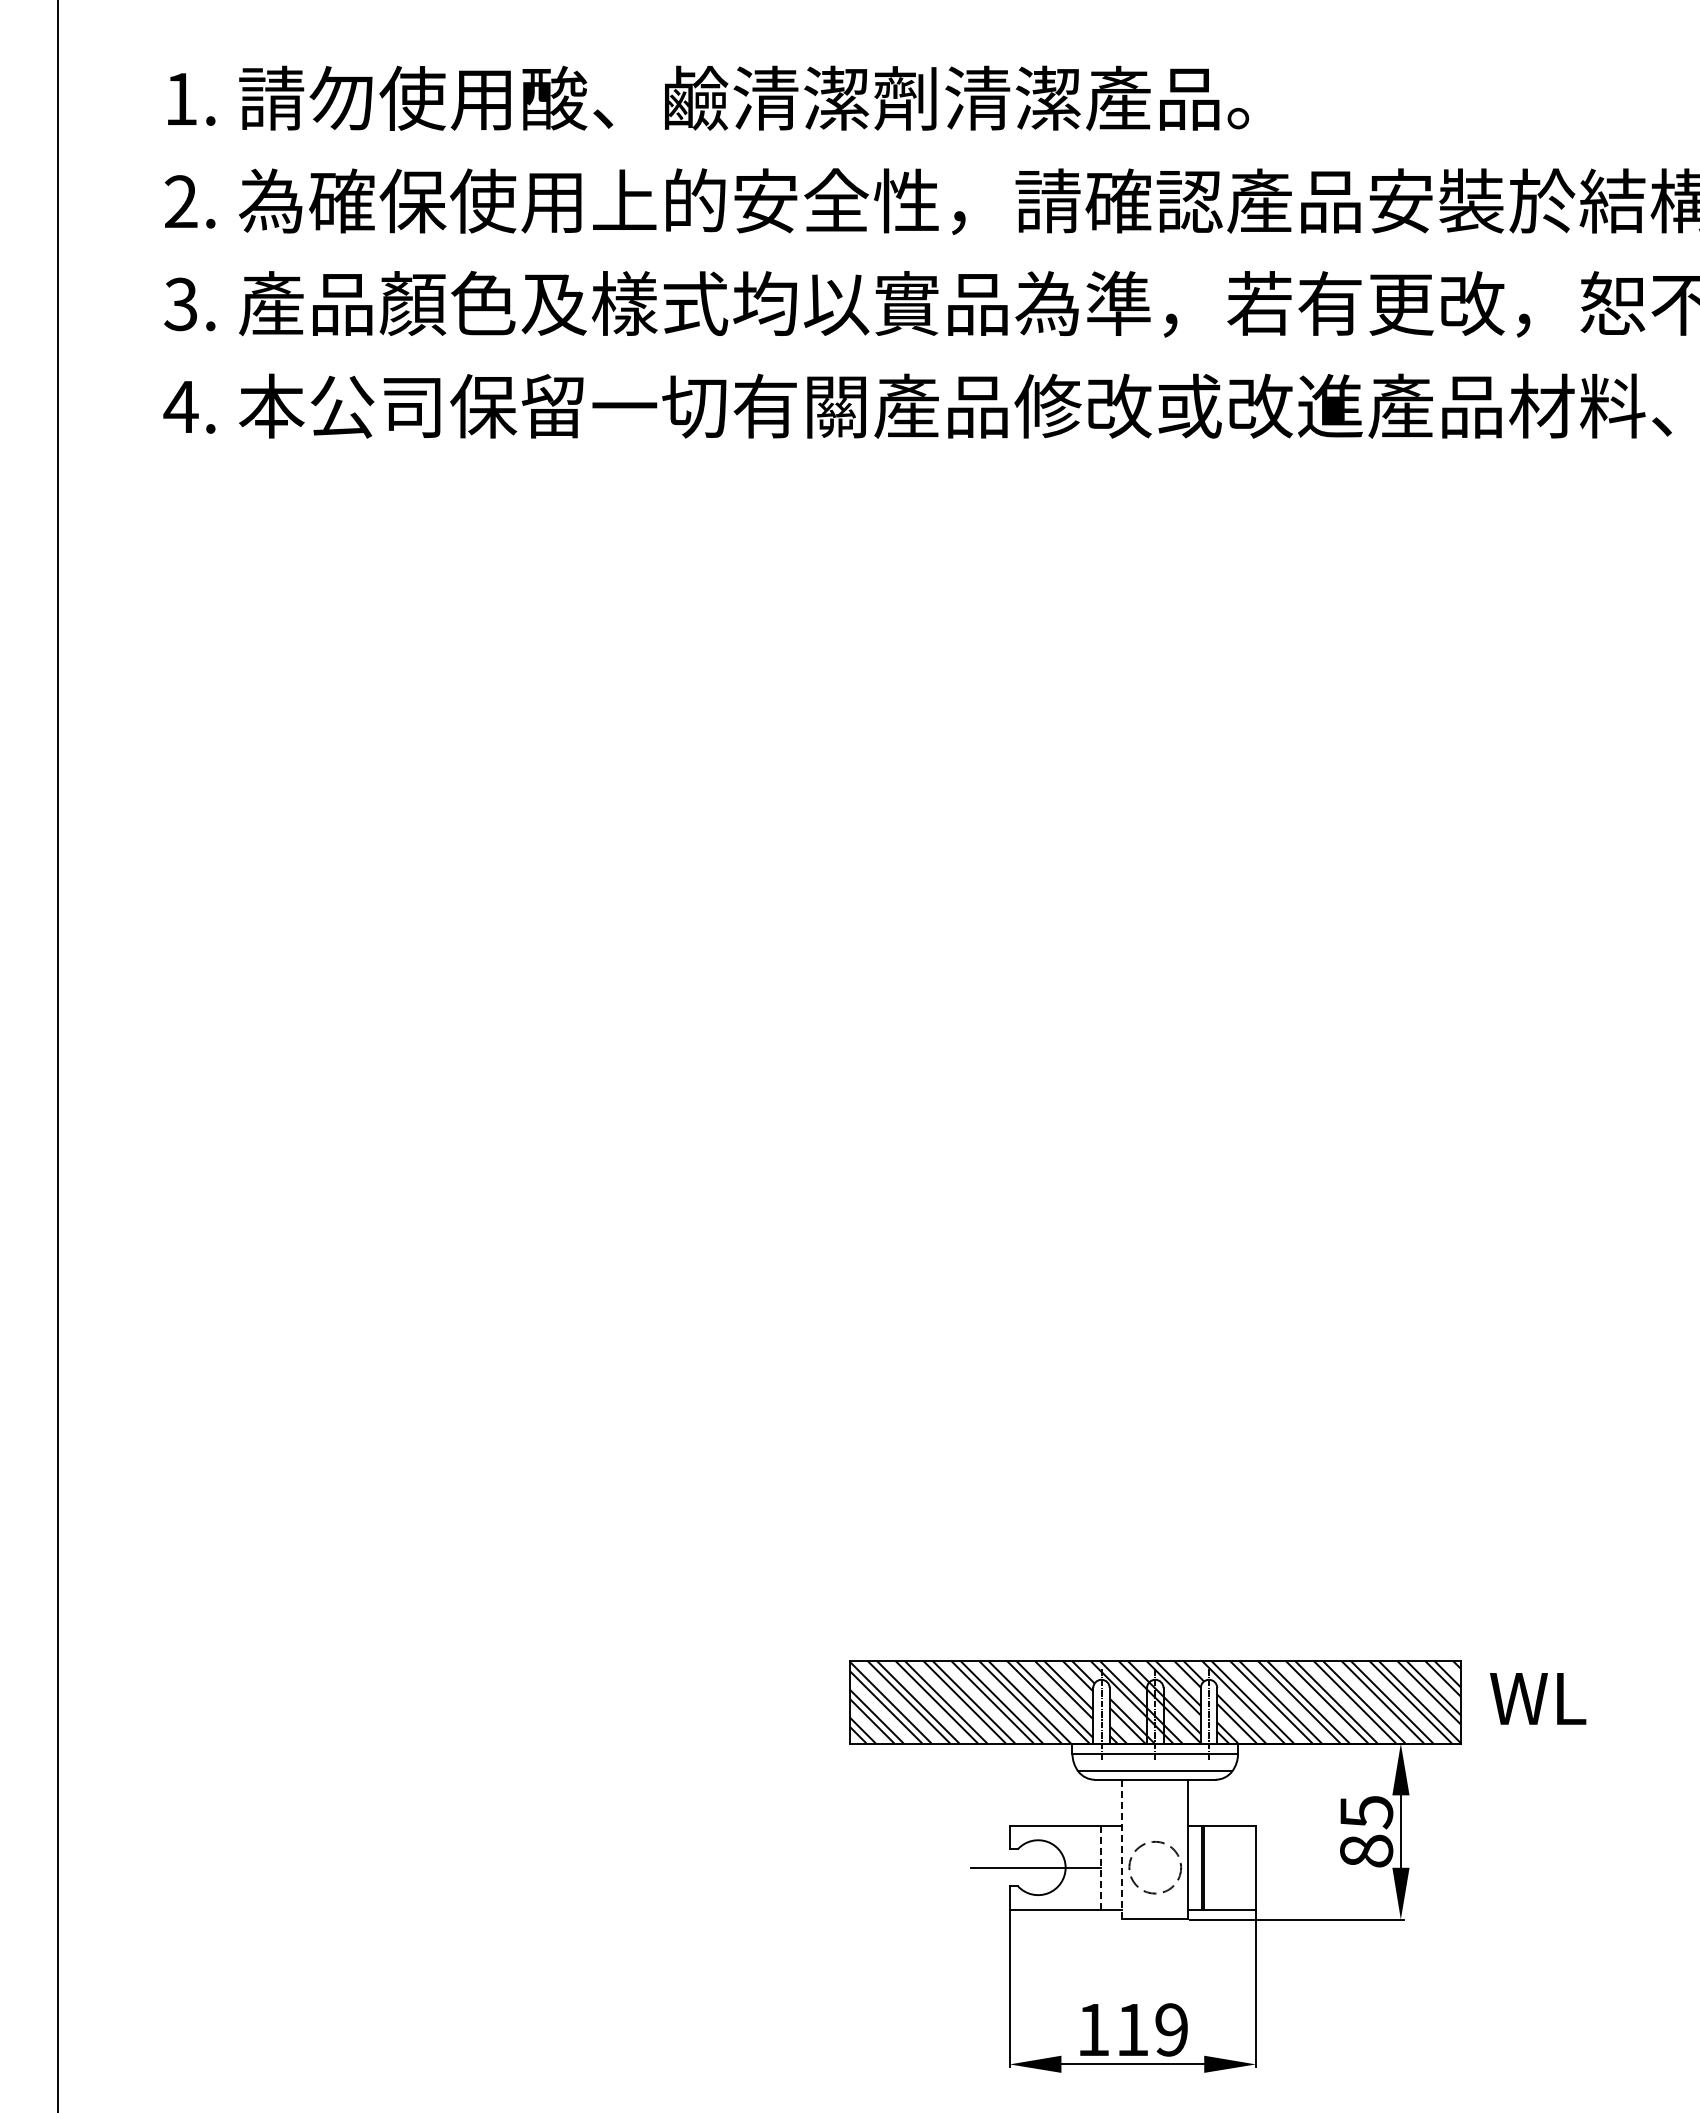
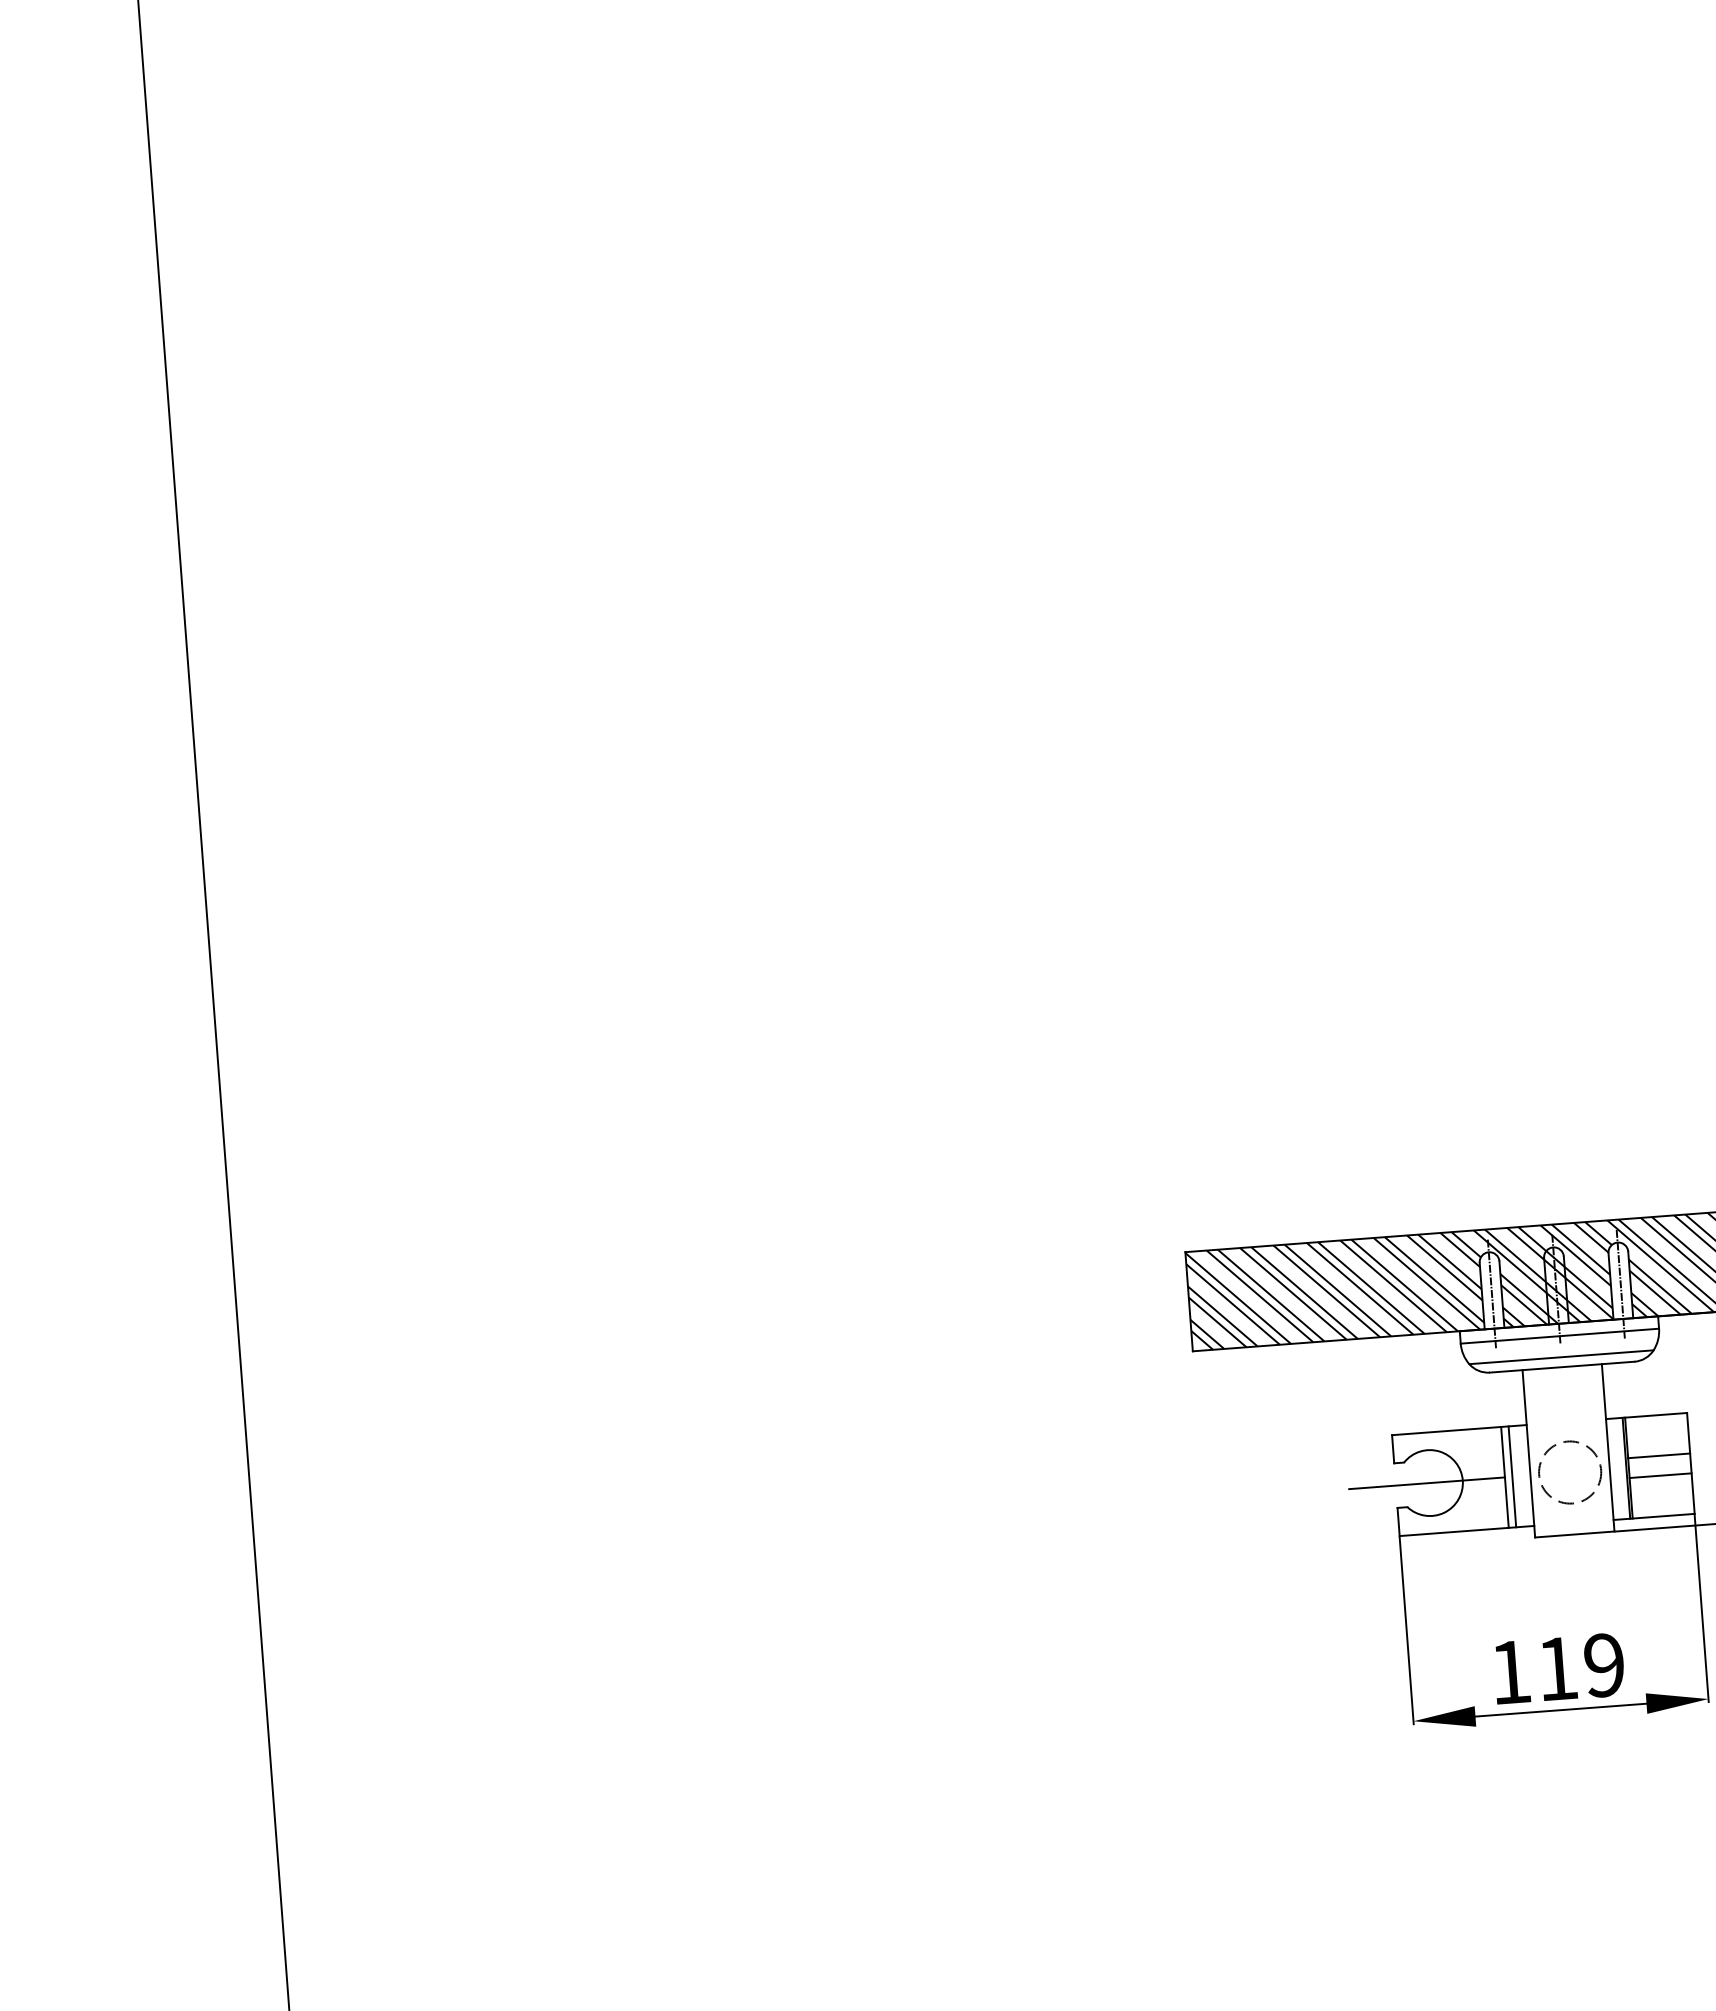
line: (1122, 1849) -> (1529, 1453), dashed -> solid
line: (1230, 1859) -> (1659, 1455), added
line: (1107, 1867) -> (1512, 1476), added
line: (1100, 1868) -> (1504, 1478), dashed -> solid
line: (1230, 1875) -> (1660, 1475), added

